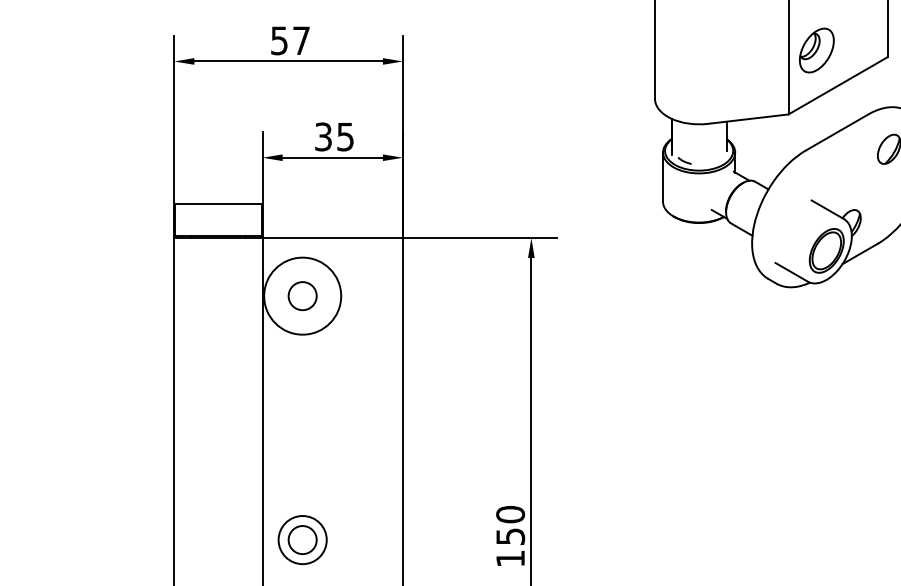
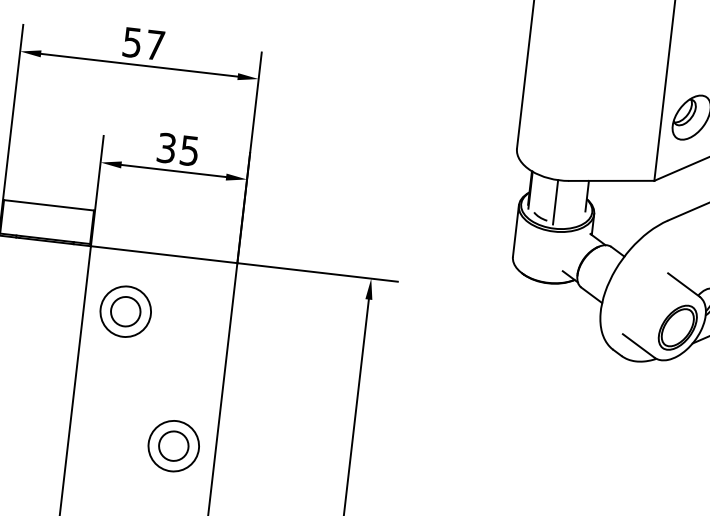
line: (697, 145) -> (555, 202), added
circle: (302, 296) -> (125, 312), size x0.62
part: (362, 418) -> (173, 446), added

